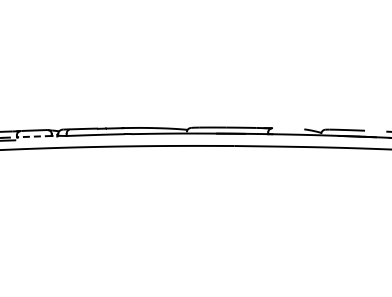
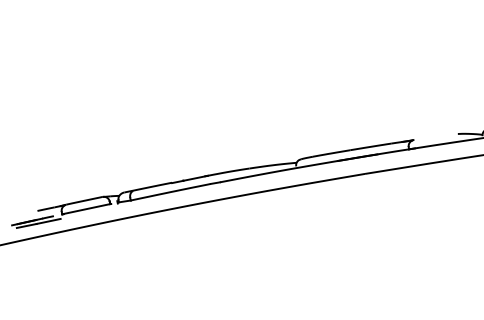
line: (33, 136) -> (84, 209), dashed -> solid

